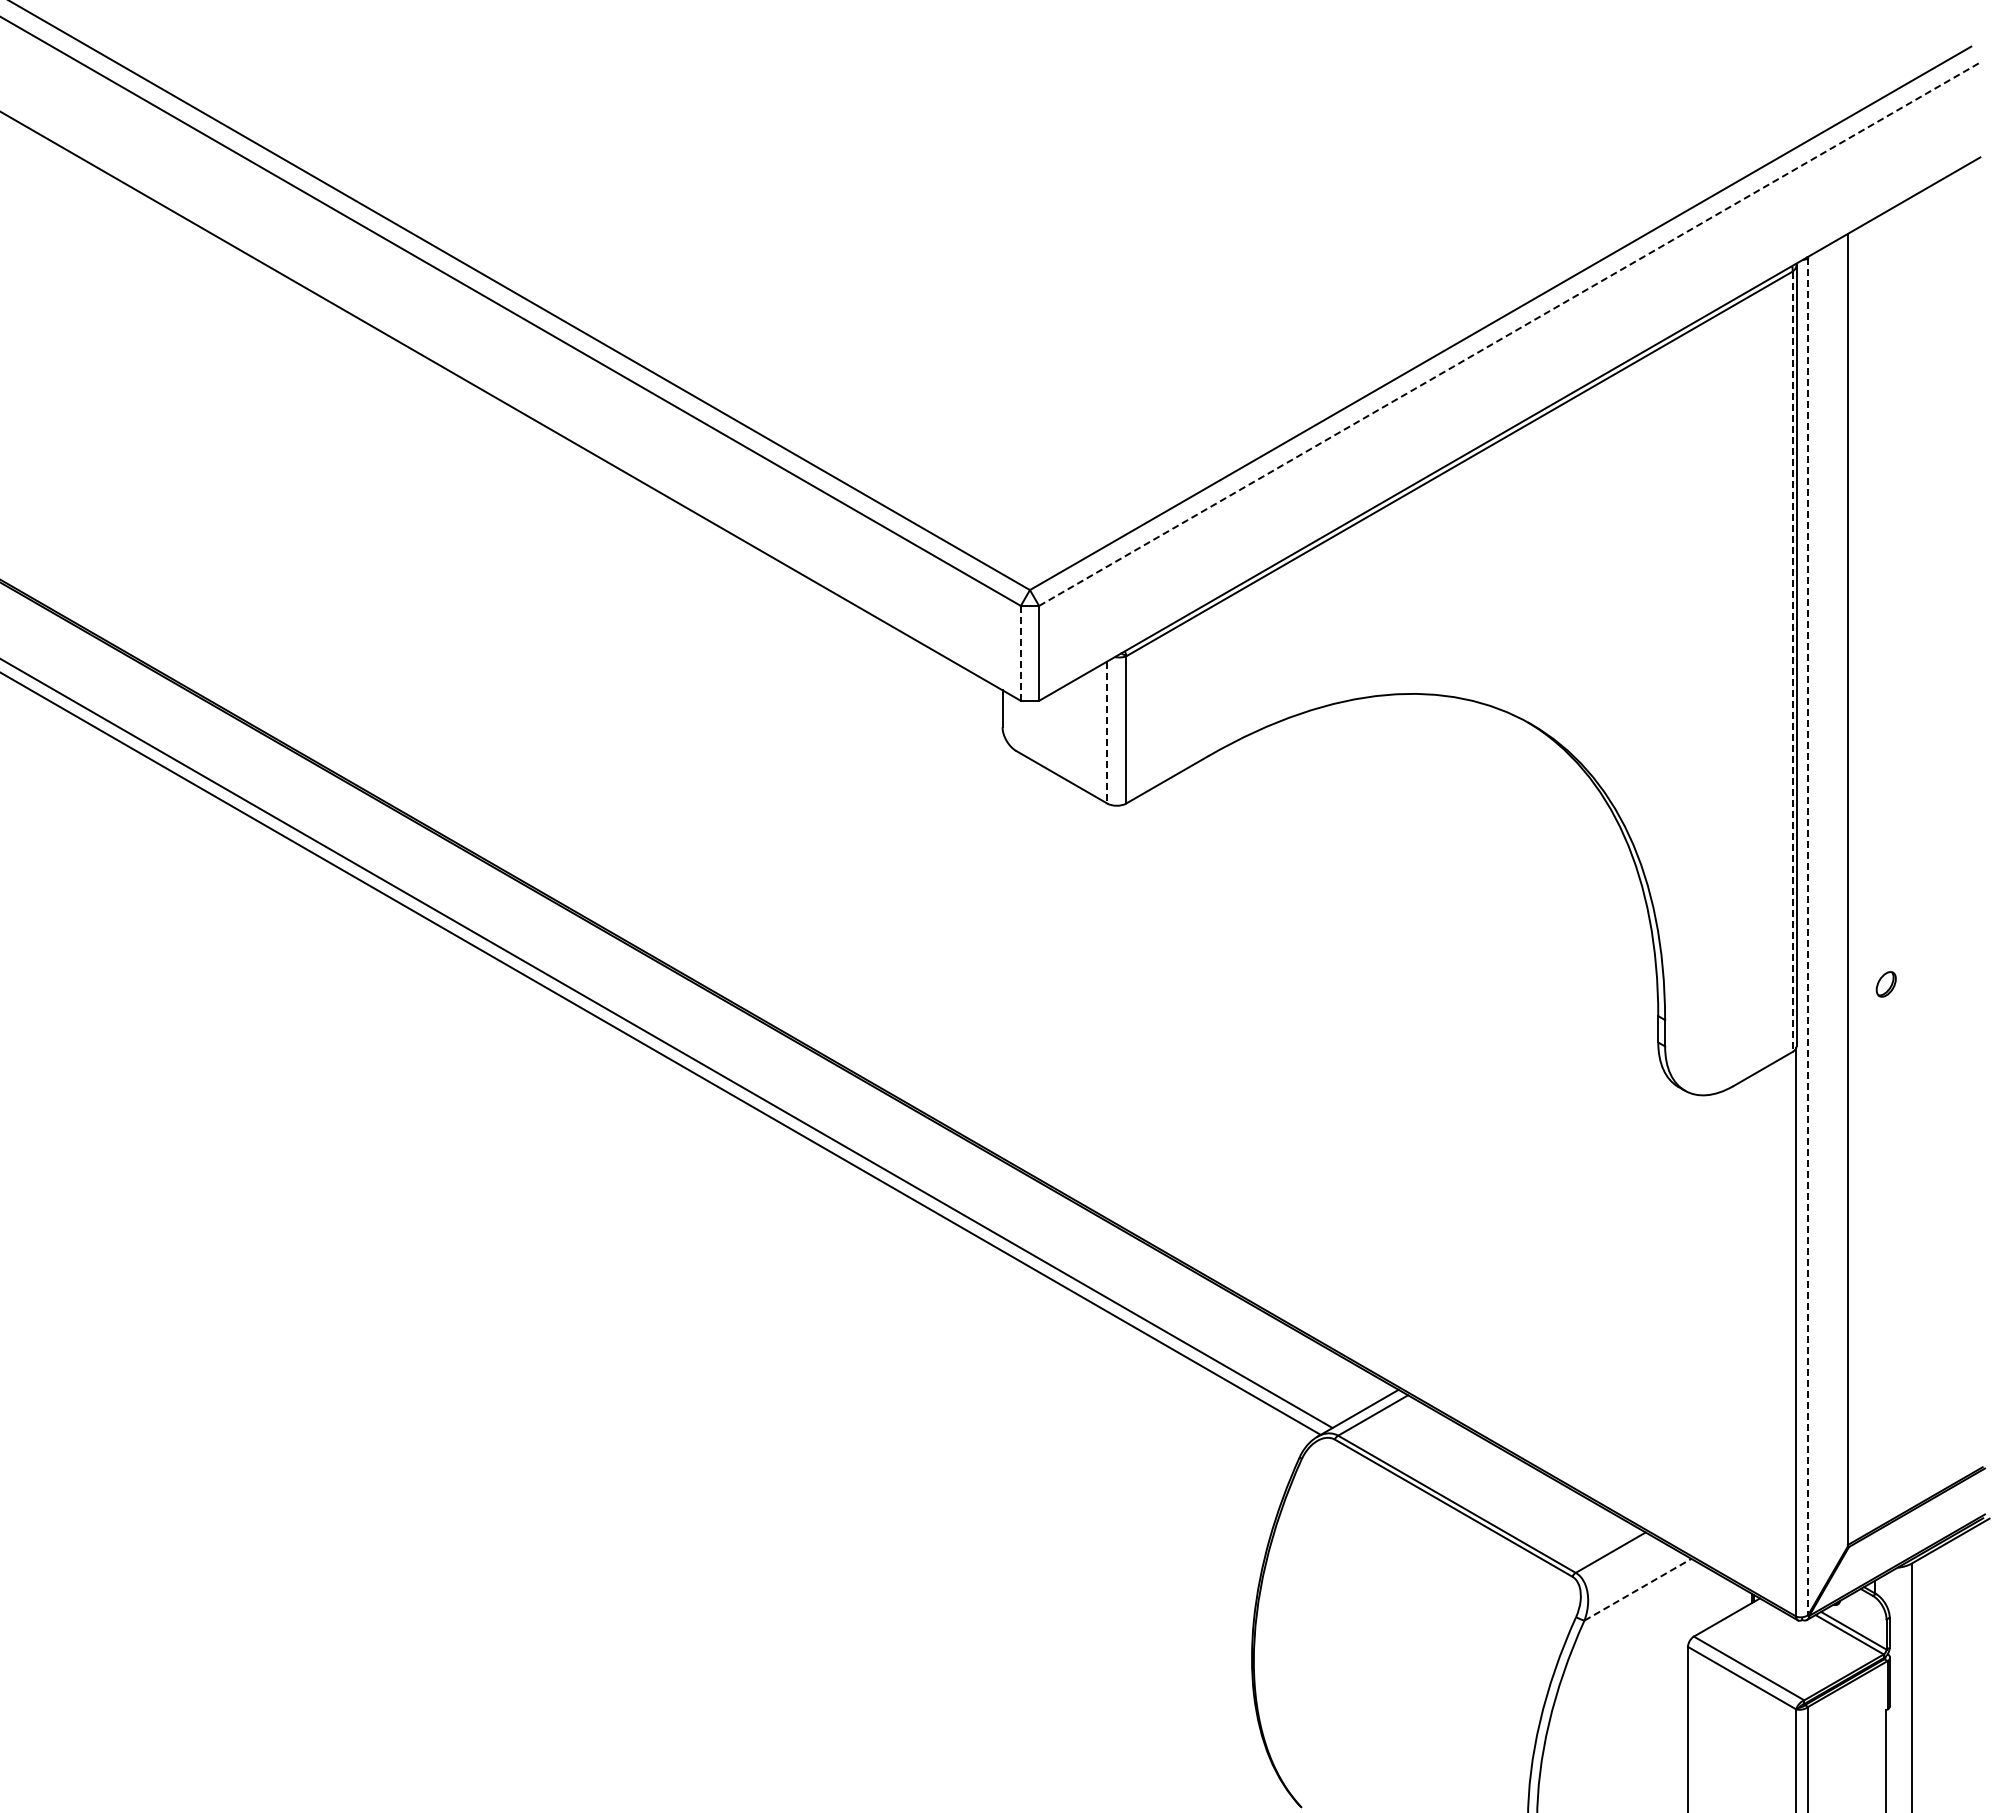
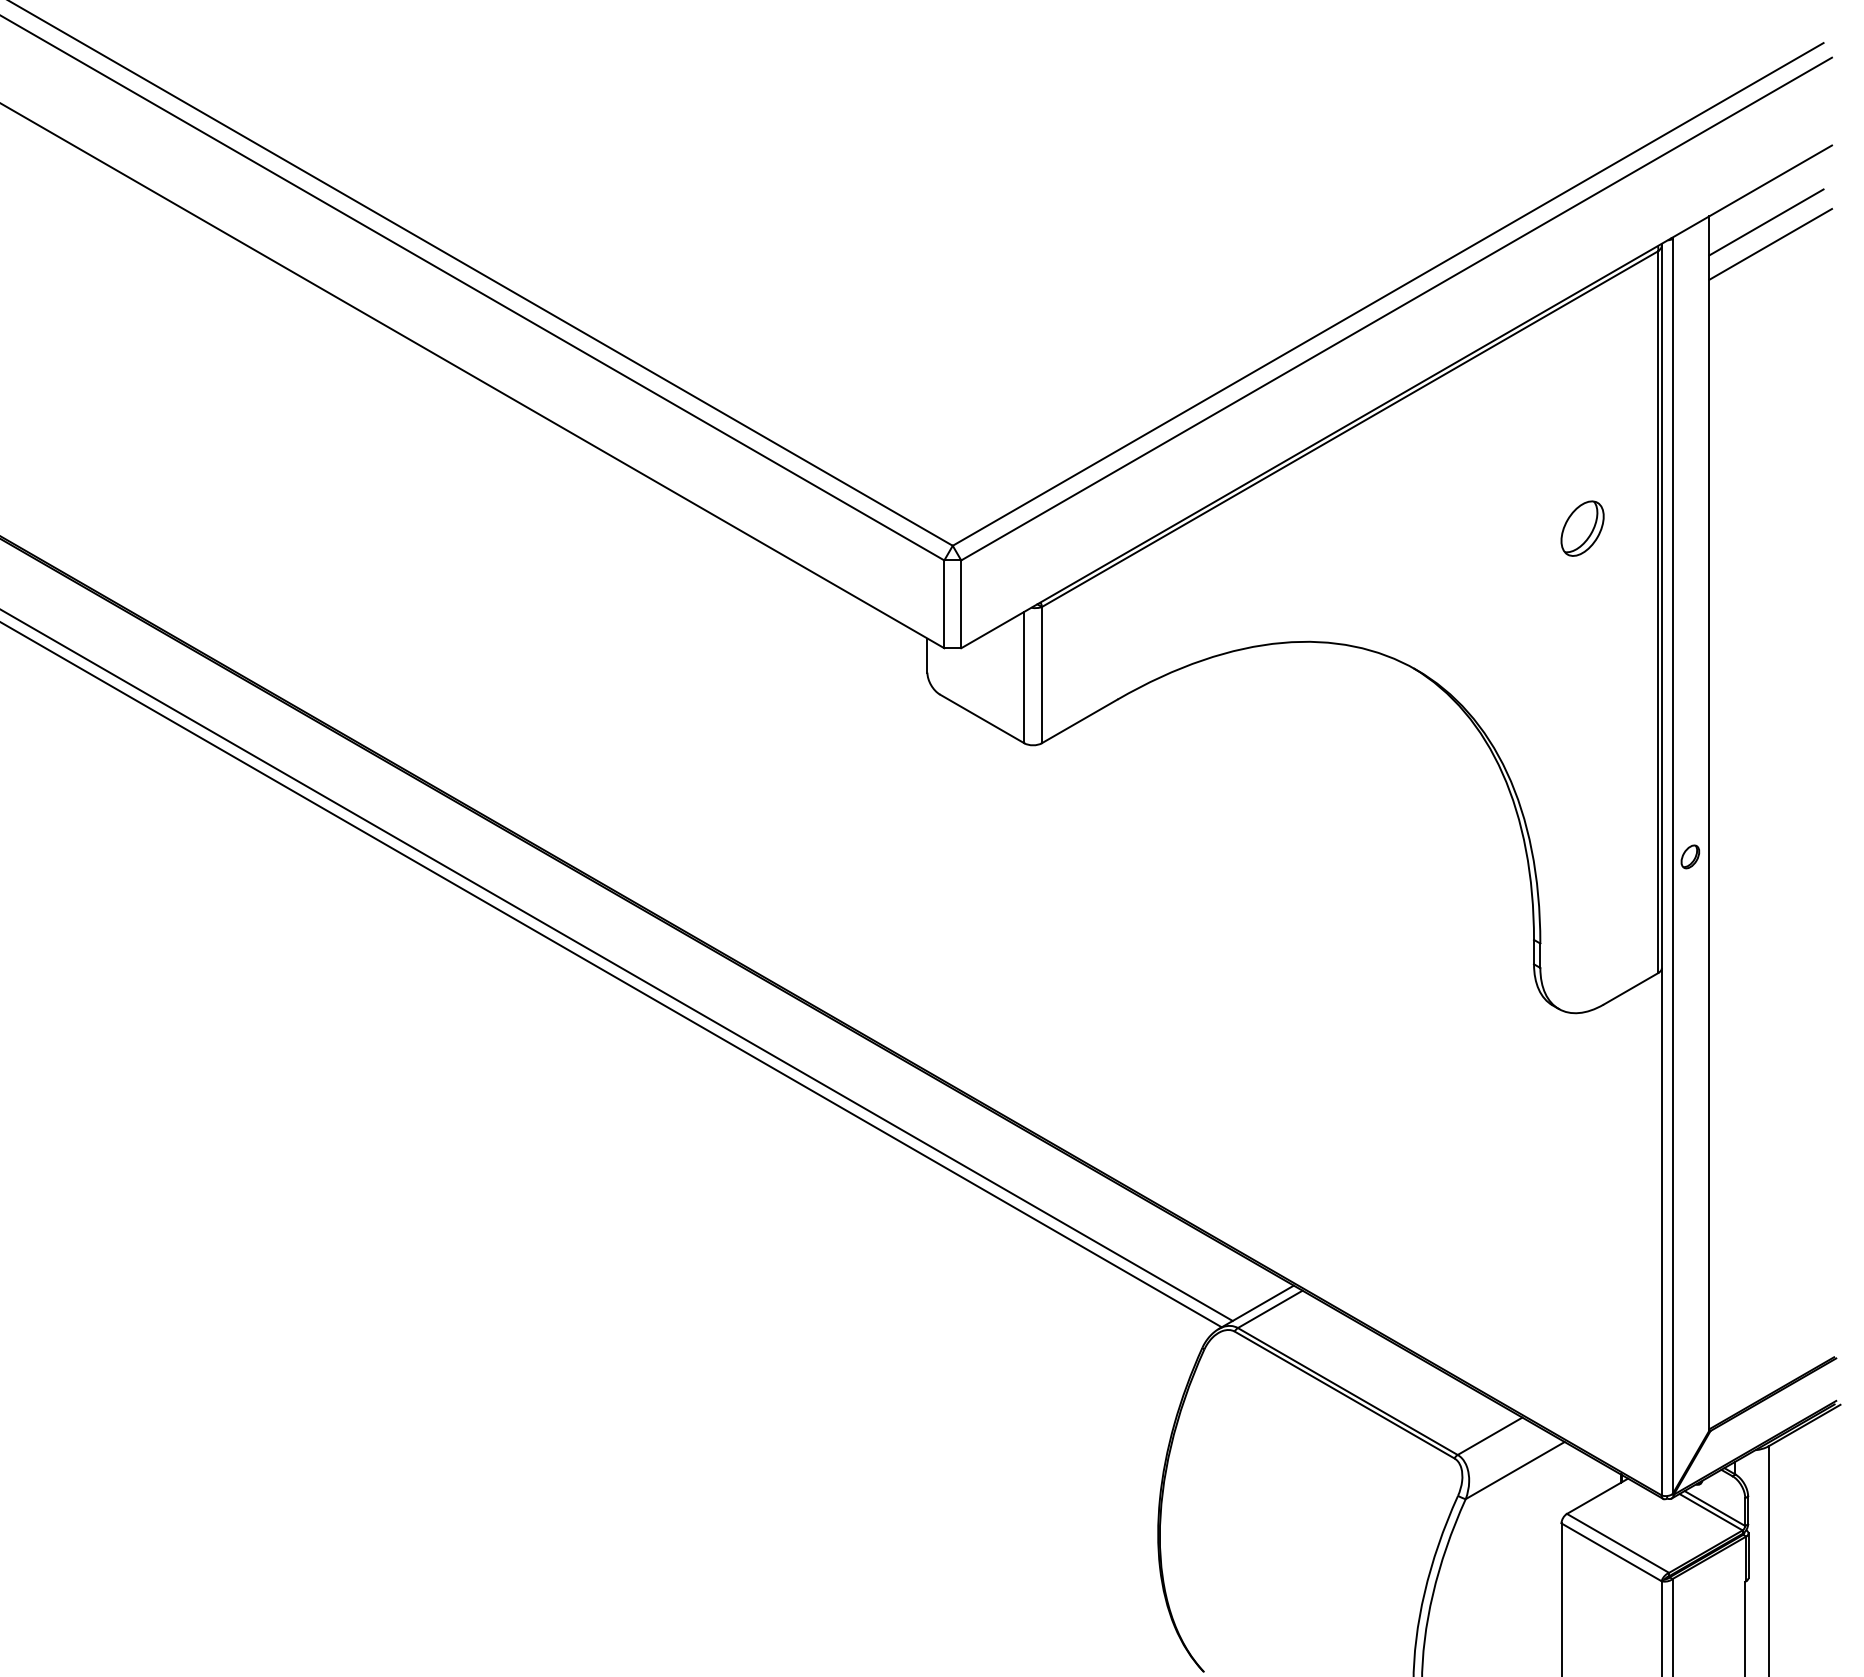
line: (1909, 240) -> (1766, 222), added
line: (1913, 264) -> (1770, 244), added
line: (1510, 333) -> (1397, 308), dashed -> solid
part: (1710, 571) -> (1582, 528), added
line: (1020, 653) -> (944, 604), dashed -> solid
line: (1792, 662) -> (1658, 612), dashed -> solid
line: (1107, 732) -> (1024, 677), dashed -> solid
line: (1808, 937) -> (1673, 867), dashed -> solid
part: (1885, 984) -> (1689, 857), moved
line: (1637, 1589) -> (1514, 1470), dashed -> solid

